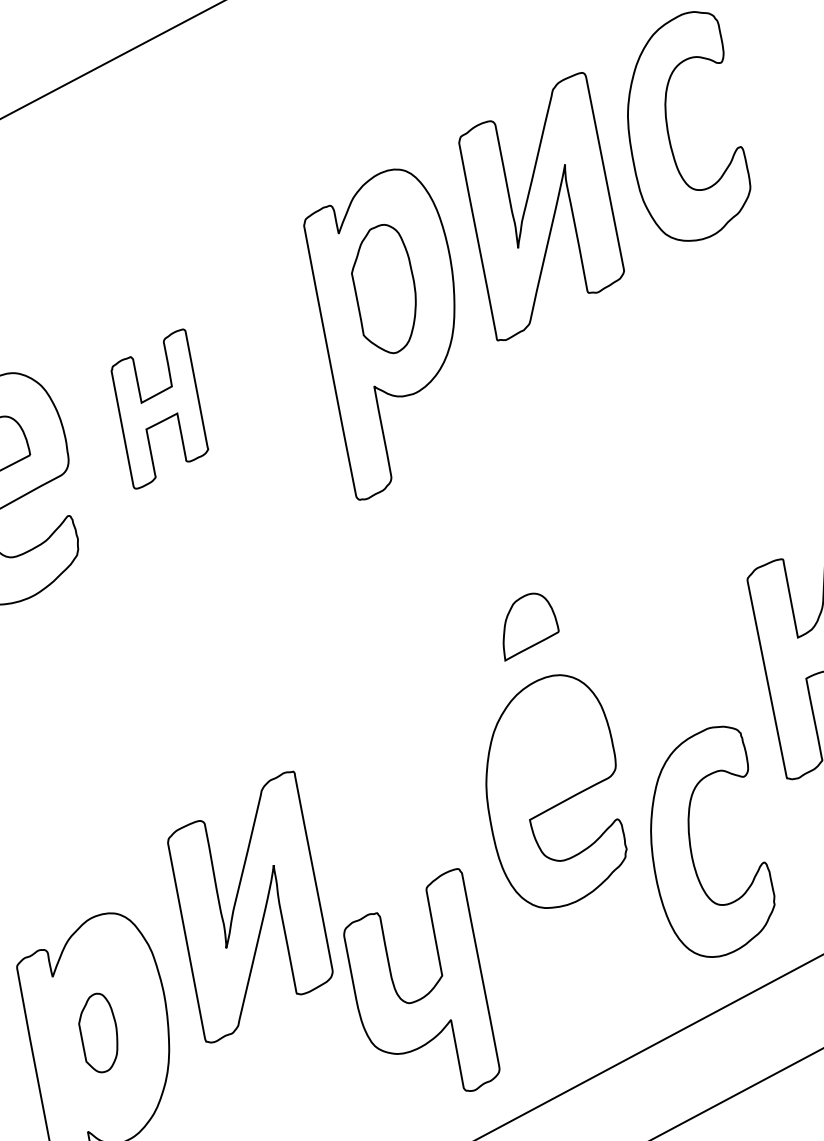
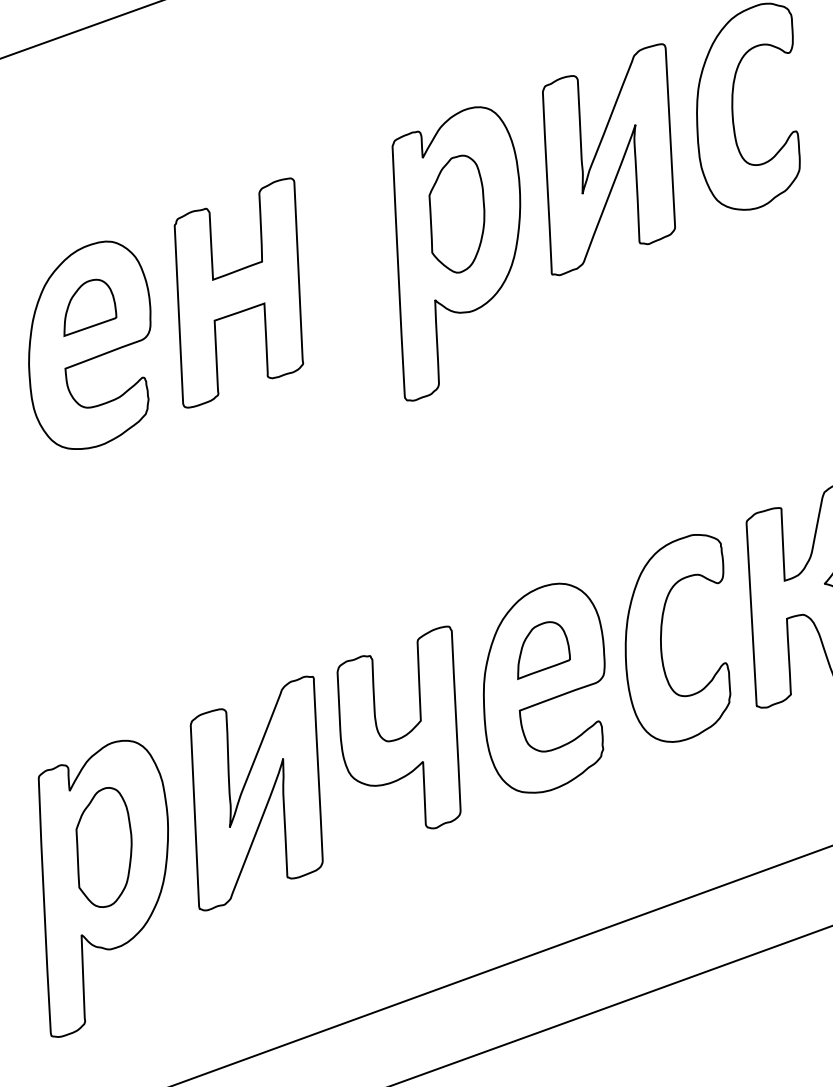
part: (159, 408) -> (238, 292), size x1.67
part: (528, 625) -> (543, 650), moved
part: (690, 845) -> (661, 638), moved
part: (250, 907) -> (256, 793), moved
part: (425, 994) -> (403, 735), moved
part: (98, 1033) -> (103, 847), size x1.67

